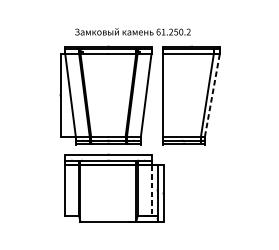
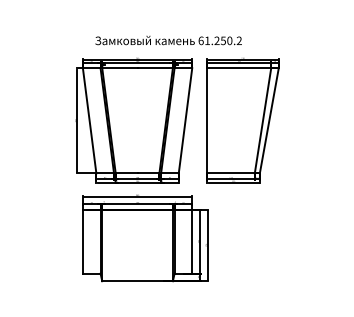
line: (212, 94) -> (269, 120), dashed -> solid
line: (151, 190) -> (192, 241), dashed -> solid

